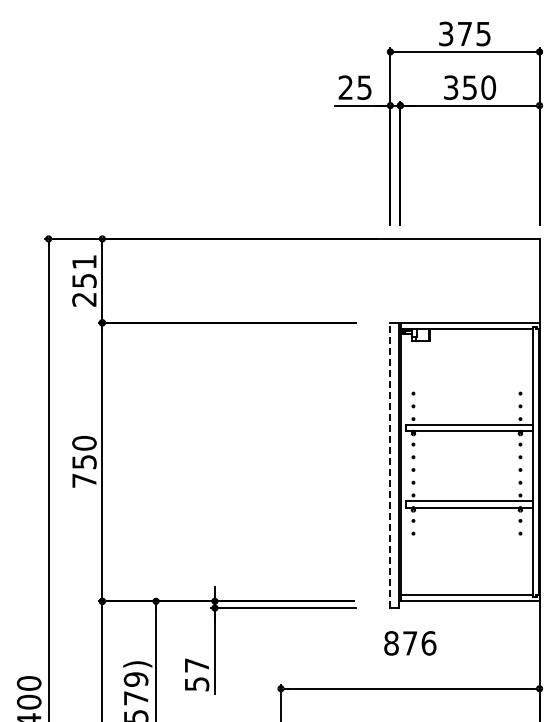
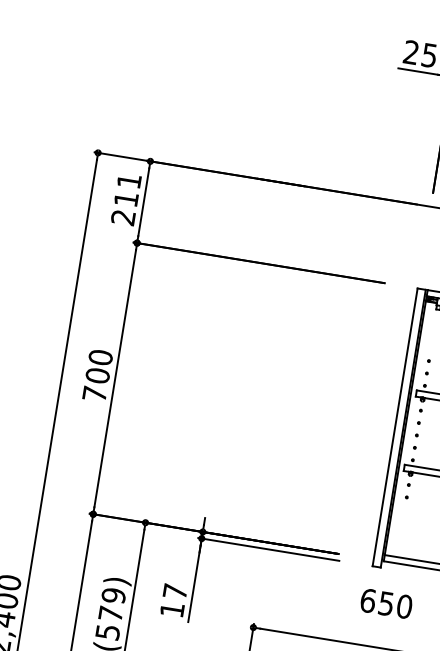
text: (84, 280) -> (126, 199), 251 -> 211
text: (84, 461) -> (97, 375), 750 -> 700
line: (390, 465) -> (395, 427), dashed -> solid
text: (410, 643) -> (386, 603), 876 -> 650
text: (197, 684) -> (172, 610), 57 -> 17

